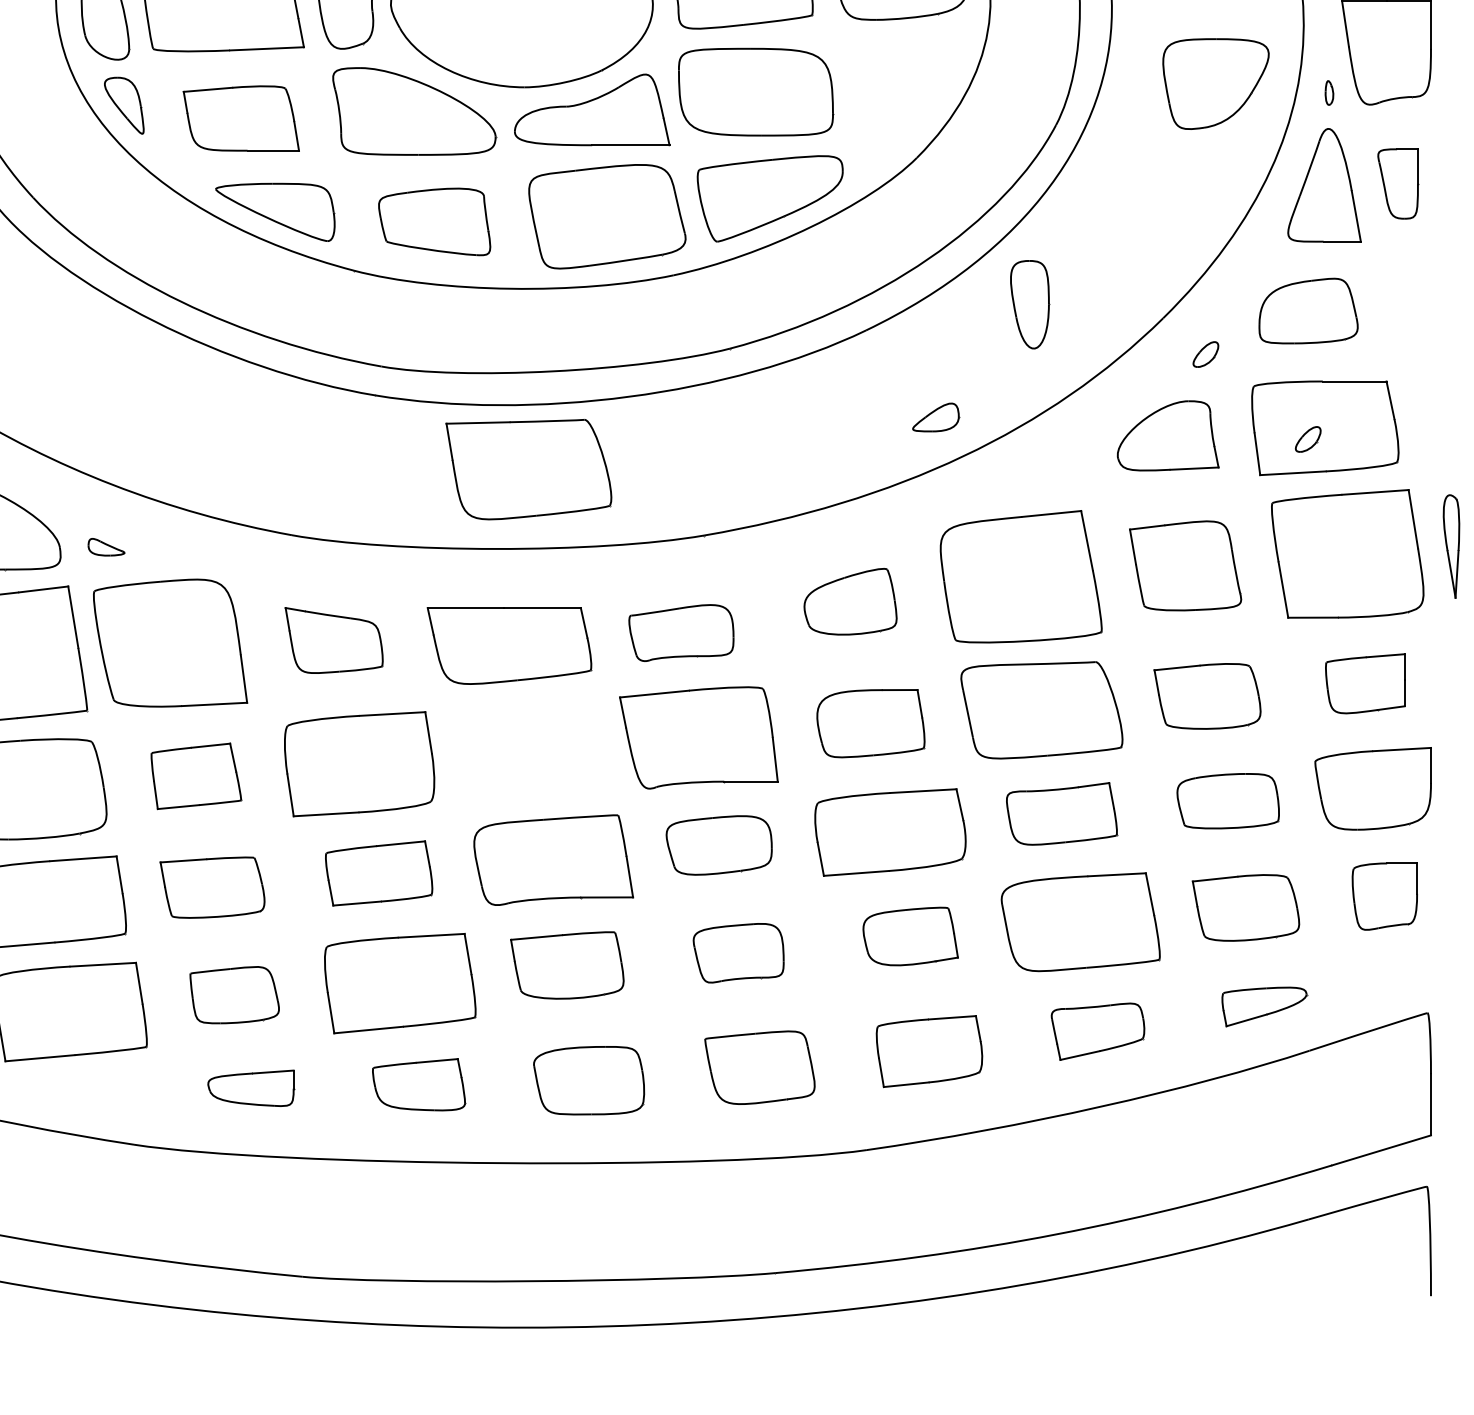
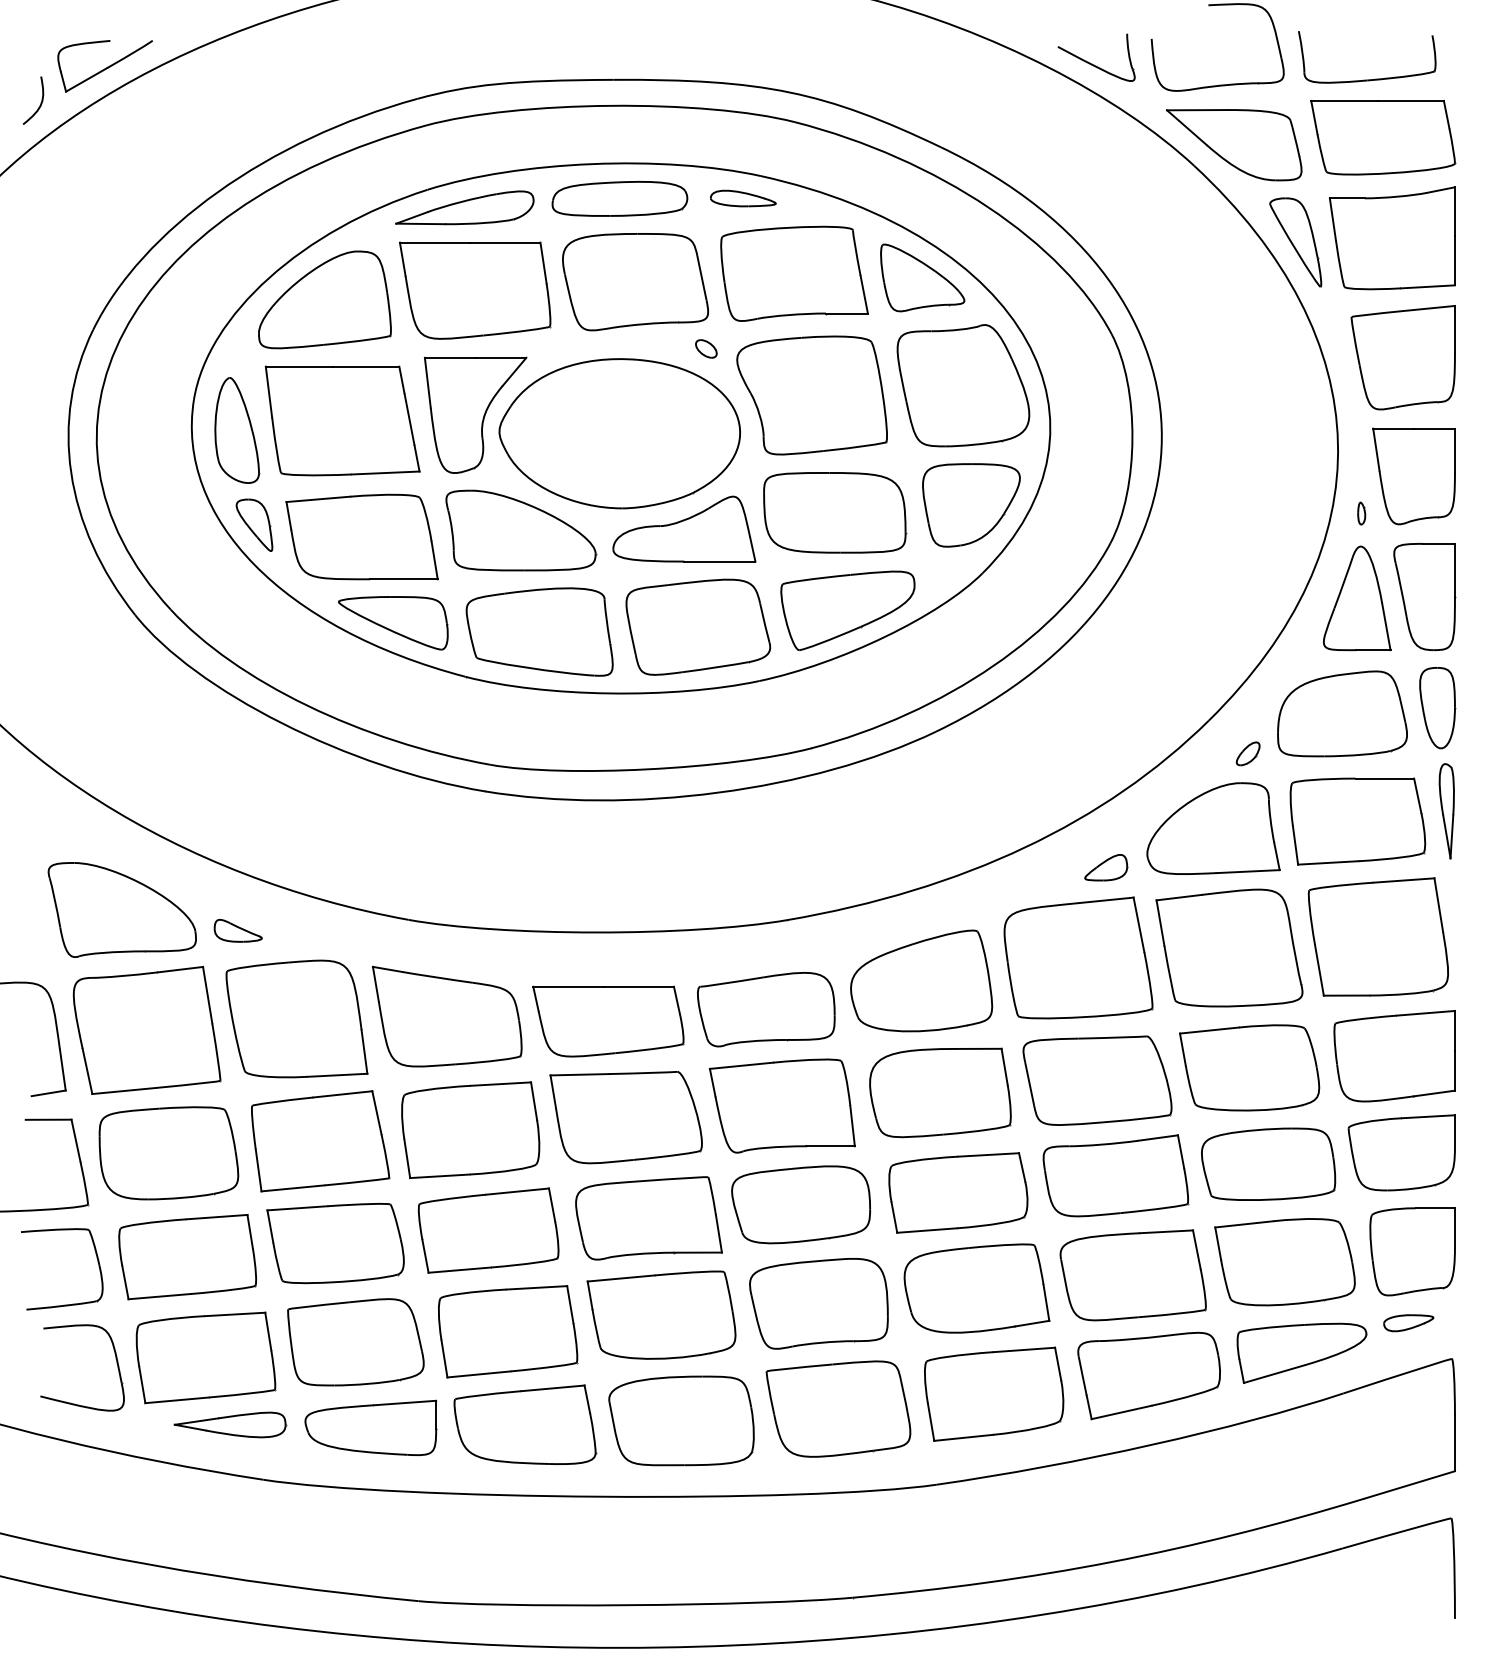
part: (1216, 84) -> (971, 505), moved
part: (240, 117) -> (361, 536), size x1.43
part: (1397, 184) -> (1424, 597), size x1.67
part: (434, 221) -> (539, 631), size x1.43
part: (1029, 305) -> (1437, 708), moved
part: (1308, 310) -> (1342, 713), size x1.43
part: (936, 417) -> (1106, 867), moved
part: (1168, 435) -> (1213, 828), size x1.43
part: (1307, 439) -> (1341, 831), removed
part: (528, 469) -> (625, 1117), moved
part: (105, 546) -> (237, 930), size x1.43
part: (1451, 546) -> (1446, 811), moved
part: (1185, 565) -> (1229, 947), size x1.43
part: (850, 601) -> (921, 980), size x1.67
part: (681, 632) -> (766, 1009), size x1.43
part: (334, 640) -> (447, 1016), size x1.67
part: (1365, 683) -> (1394, 1056), size x1.67
part: (1207, 695) -> (1249, 1067), size x1.43
part: (870, 723) -> (940, 1092), size x1.43
part: (196, 776) -> (320, 1141), size x1.67
part: (1228, 800) -> (1268, 1163), size x1.43
part: (1061, 813) -> (1115, 1175), size x1.43
part: (718, 845) -> (800, 1204), size x1.43
part: (378, 873) -> (488, 1230), size x1.43
part: (212, 887) -> (335, 1243), size x1.43
part: (1384, 896) -> (1412, 1251), size x1.43
part: (1245, 908) -> (1284, 1262), size x1.43
part: (910, 936) -> (976, 1288), size x1.67
part: (738, 952) -> (818, 1303), size x1.67
part: (567, 964) -> (661, 1314), size x1.43
part: (1380, 974) -> (1408, 1323), added
part: (234, 995) -> (355, 1342), size x1.67
part: (1263, 1006) -> (1301, 1352), size x1.67
part: (1097, 1031) -> (1148, 1375), size x1.67
part: (929, 1050) -> (994, 1393), size x1.43
part: (759, 1067) -> (838, 1408), size x1.43
part: (589, 1080) -> (681, 1420), size x1.43
part: (98, 1084) -> (230, 1424), added
part: (419, 1084) -> (525, 1424), size x1.67
part: (250, 1087) -> (370, 1427), size x1.67

